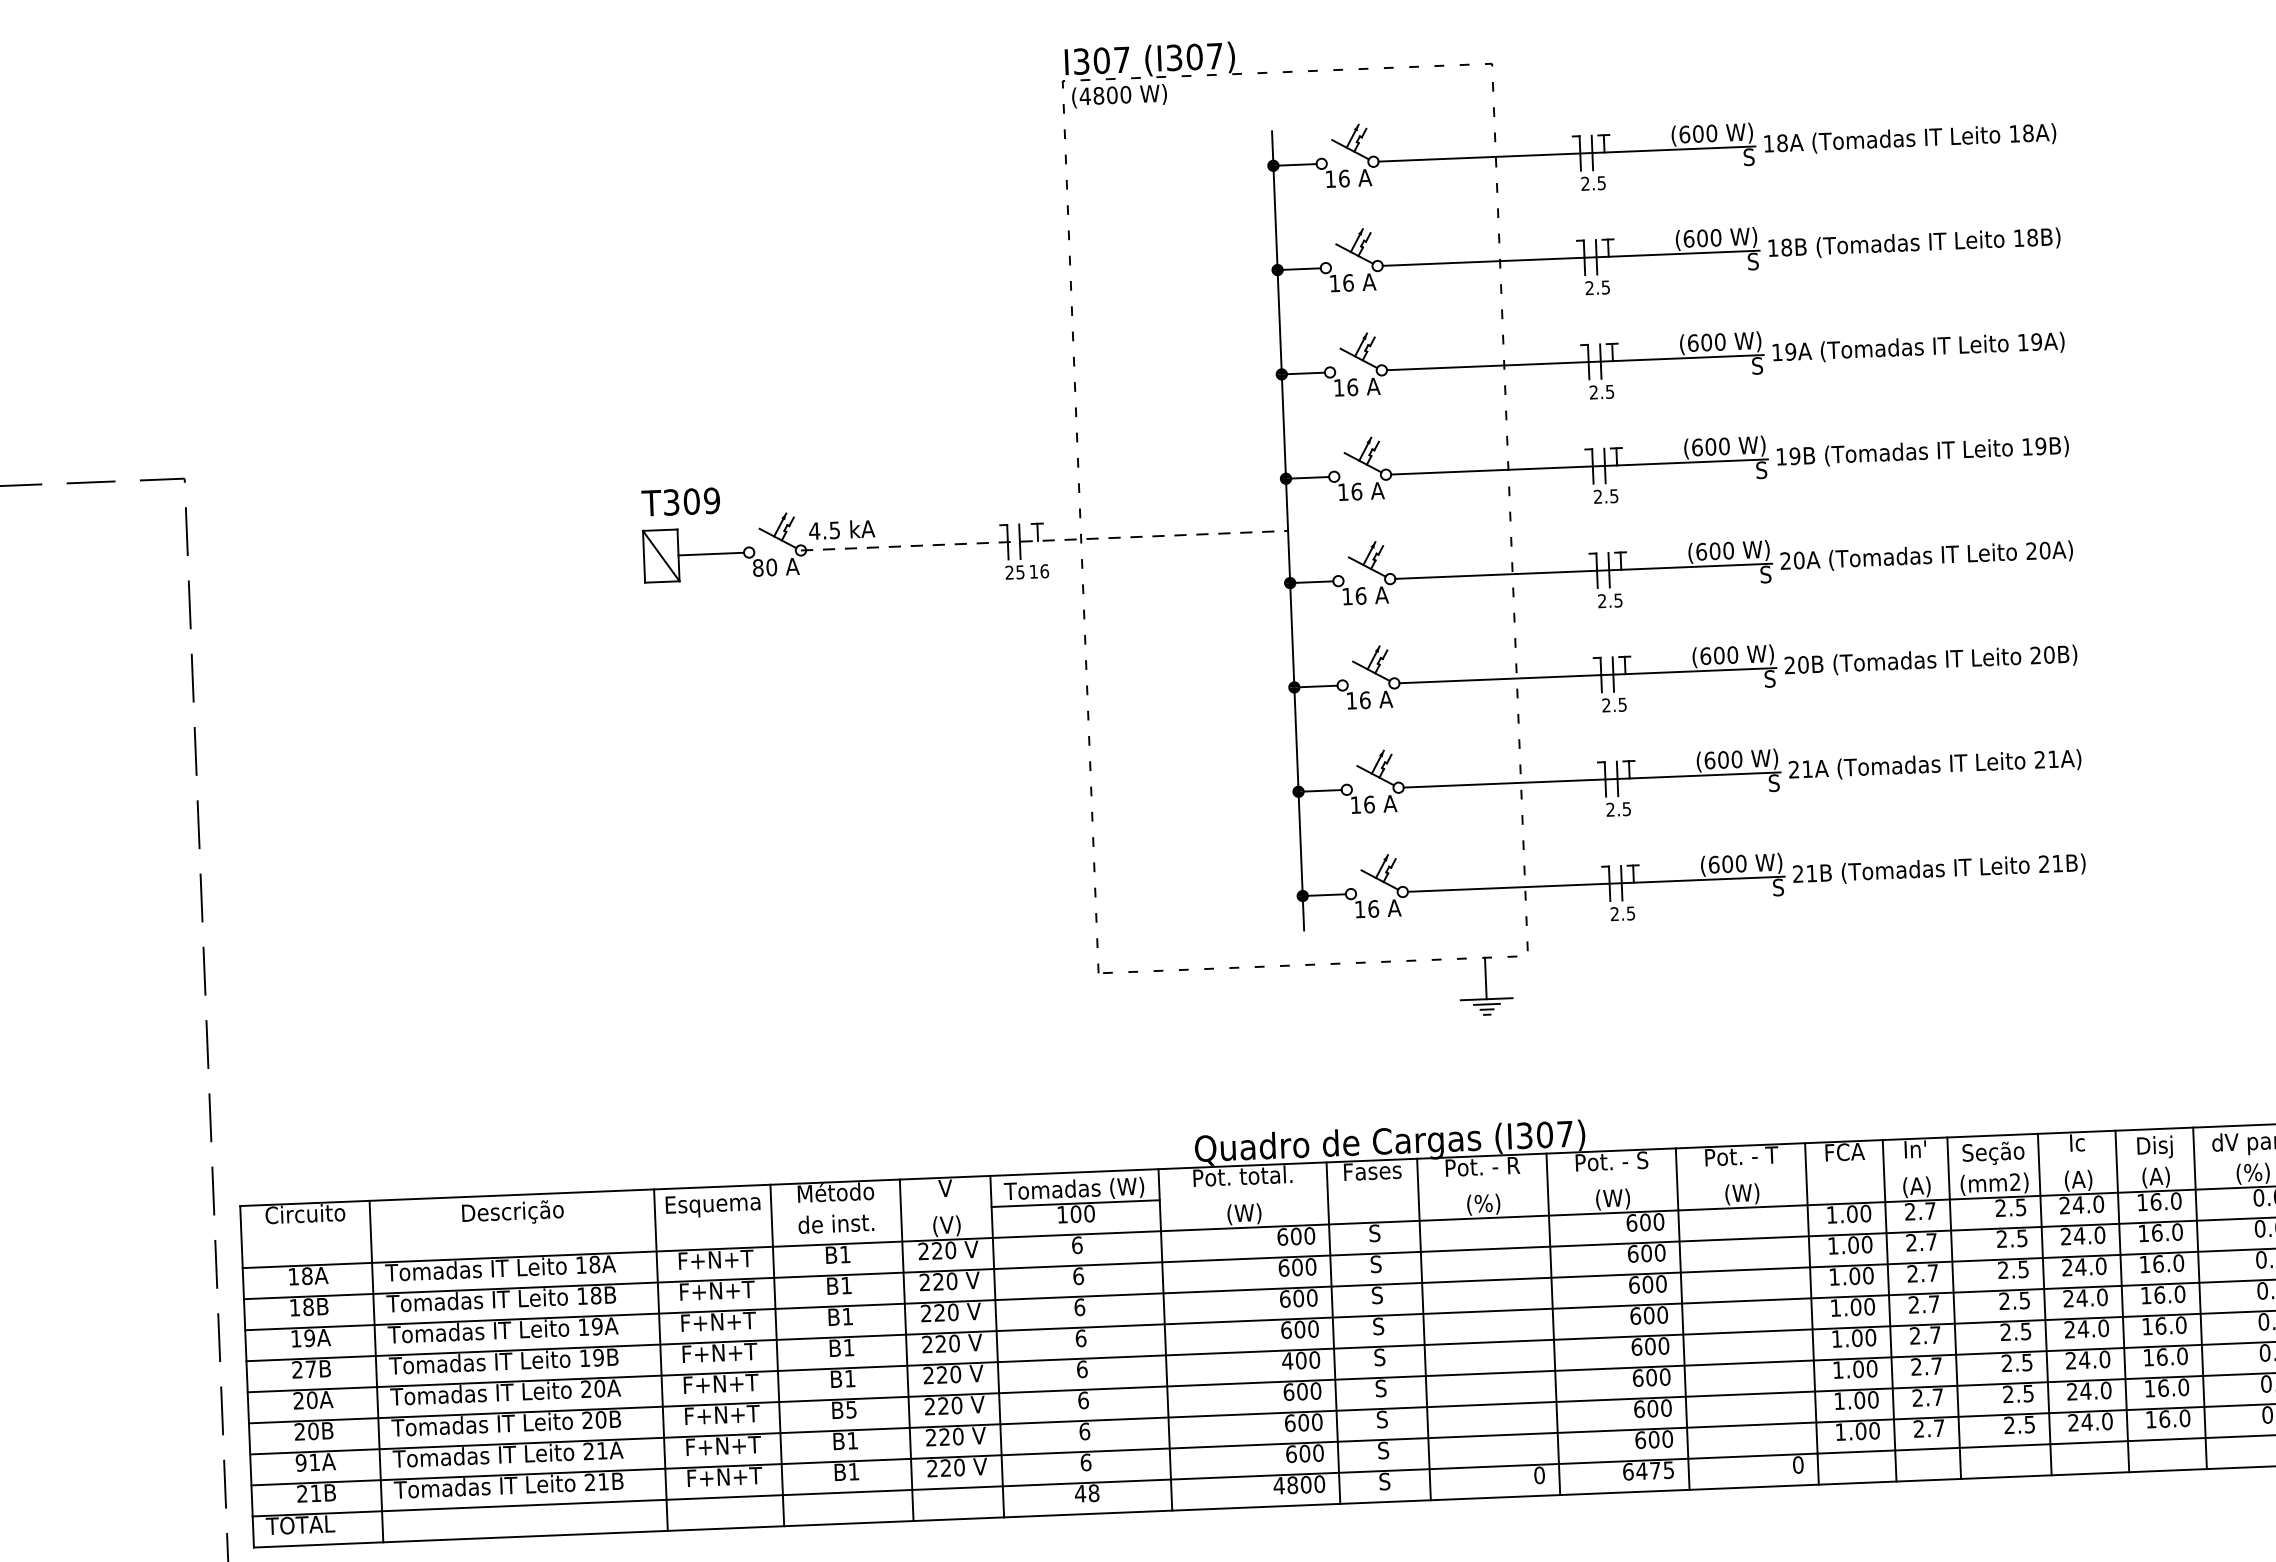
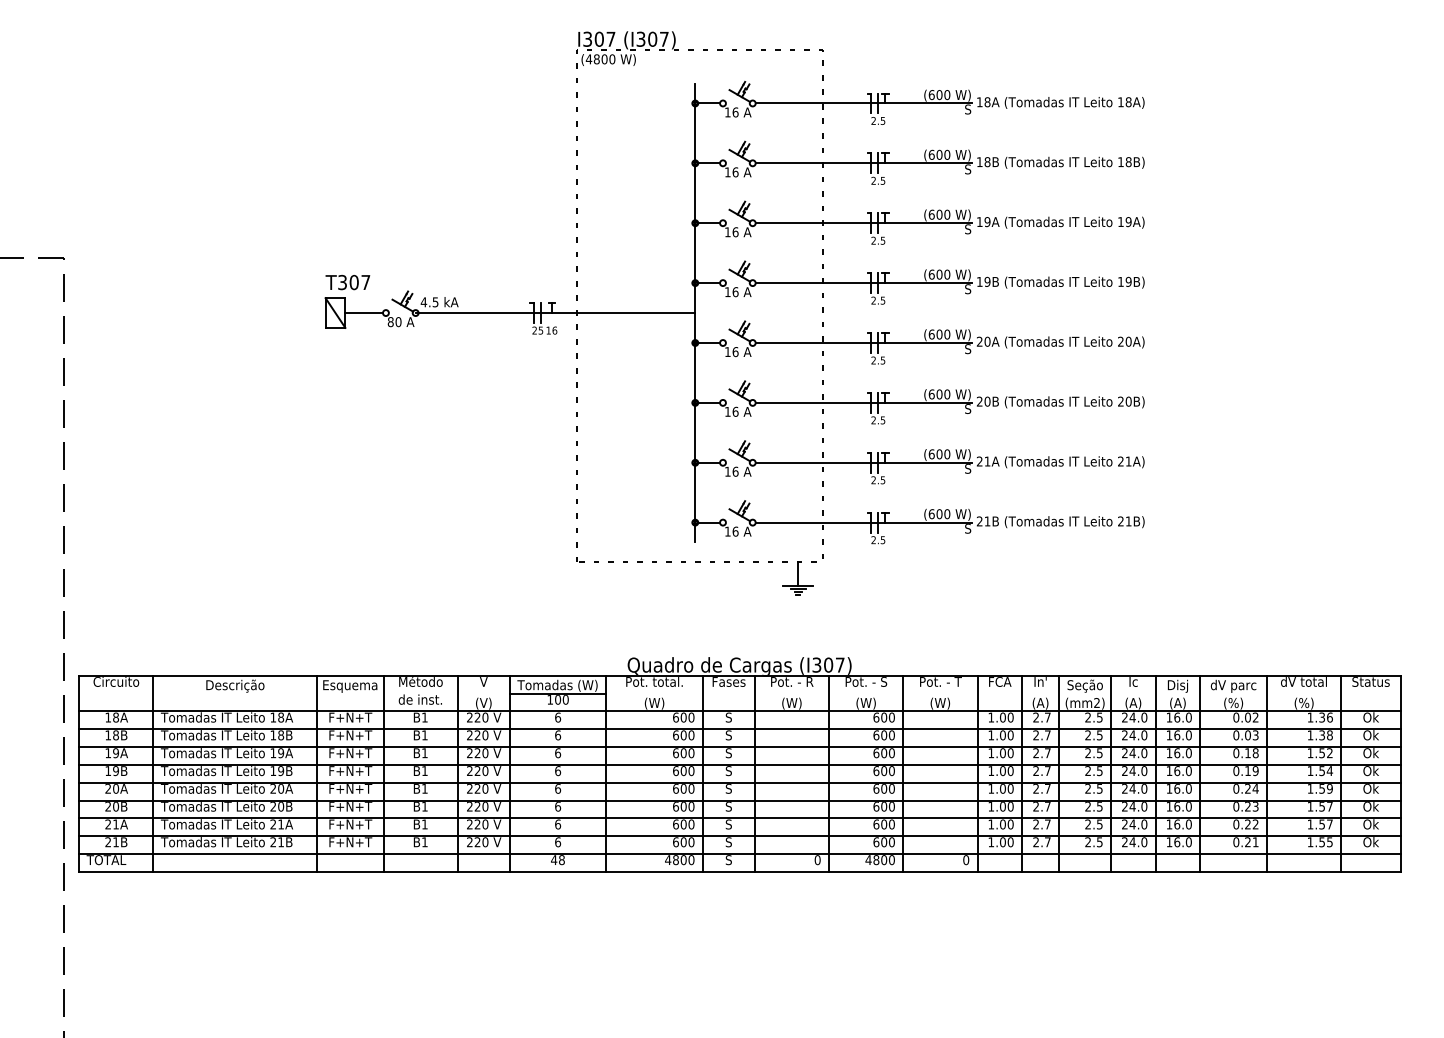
text: (711, 500) -> (365, 282), T309 -> T307
line: (1044, 541) -> (555, 313), dashed -> solid
text: (1482, 1204) -> (791, 703), (%) -> (W)
text: (1286, 1360) -> (675, 788), 400 -> 600
text: (303, 1370) -> (111, 771), 27B -> 19B
text: (850, 1409) -> (424, 806), B5 -> B1
text: (301, 1462) -> (108, 824), 91A -> 21A
text: (1647, 1471) -> (879, 860), 6475 -> 4800

